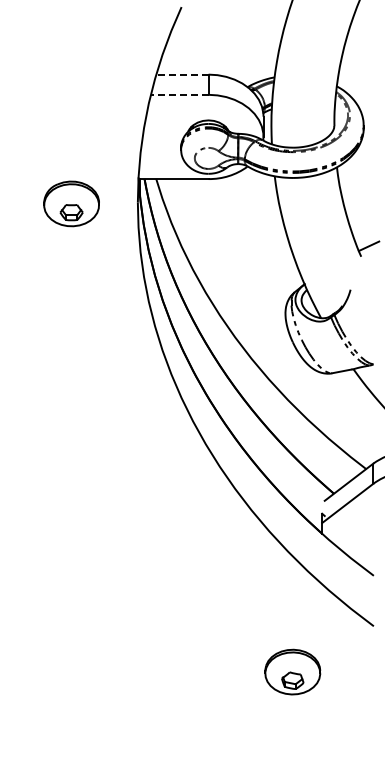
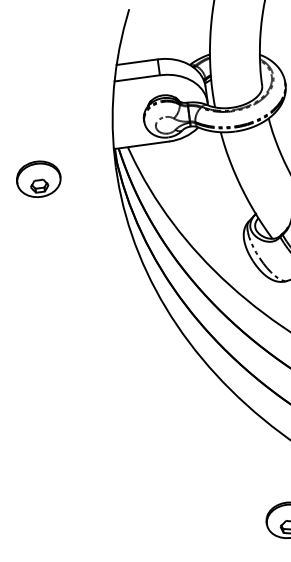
line: (181, 74) -> (136, 62), dashed -> solid
line: (179, 94) -> (137, 78), dashed -> solid
part: (71, 203) -> (38, 178), moved

